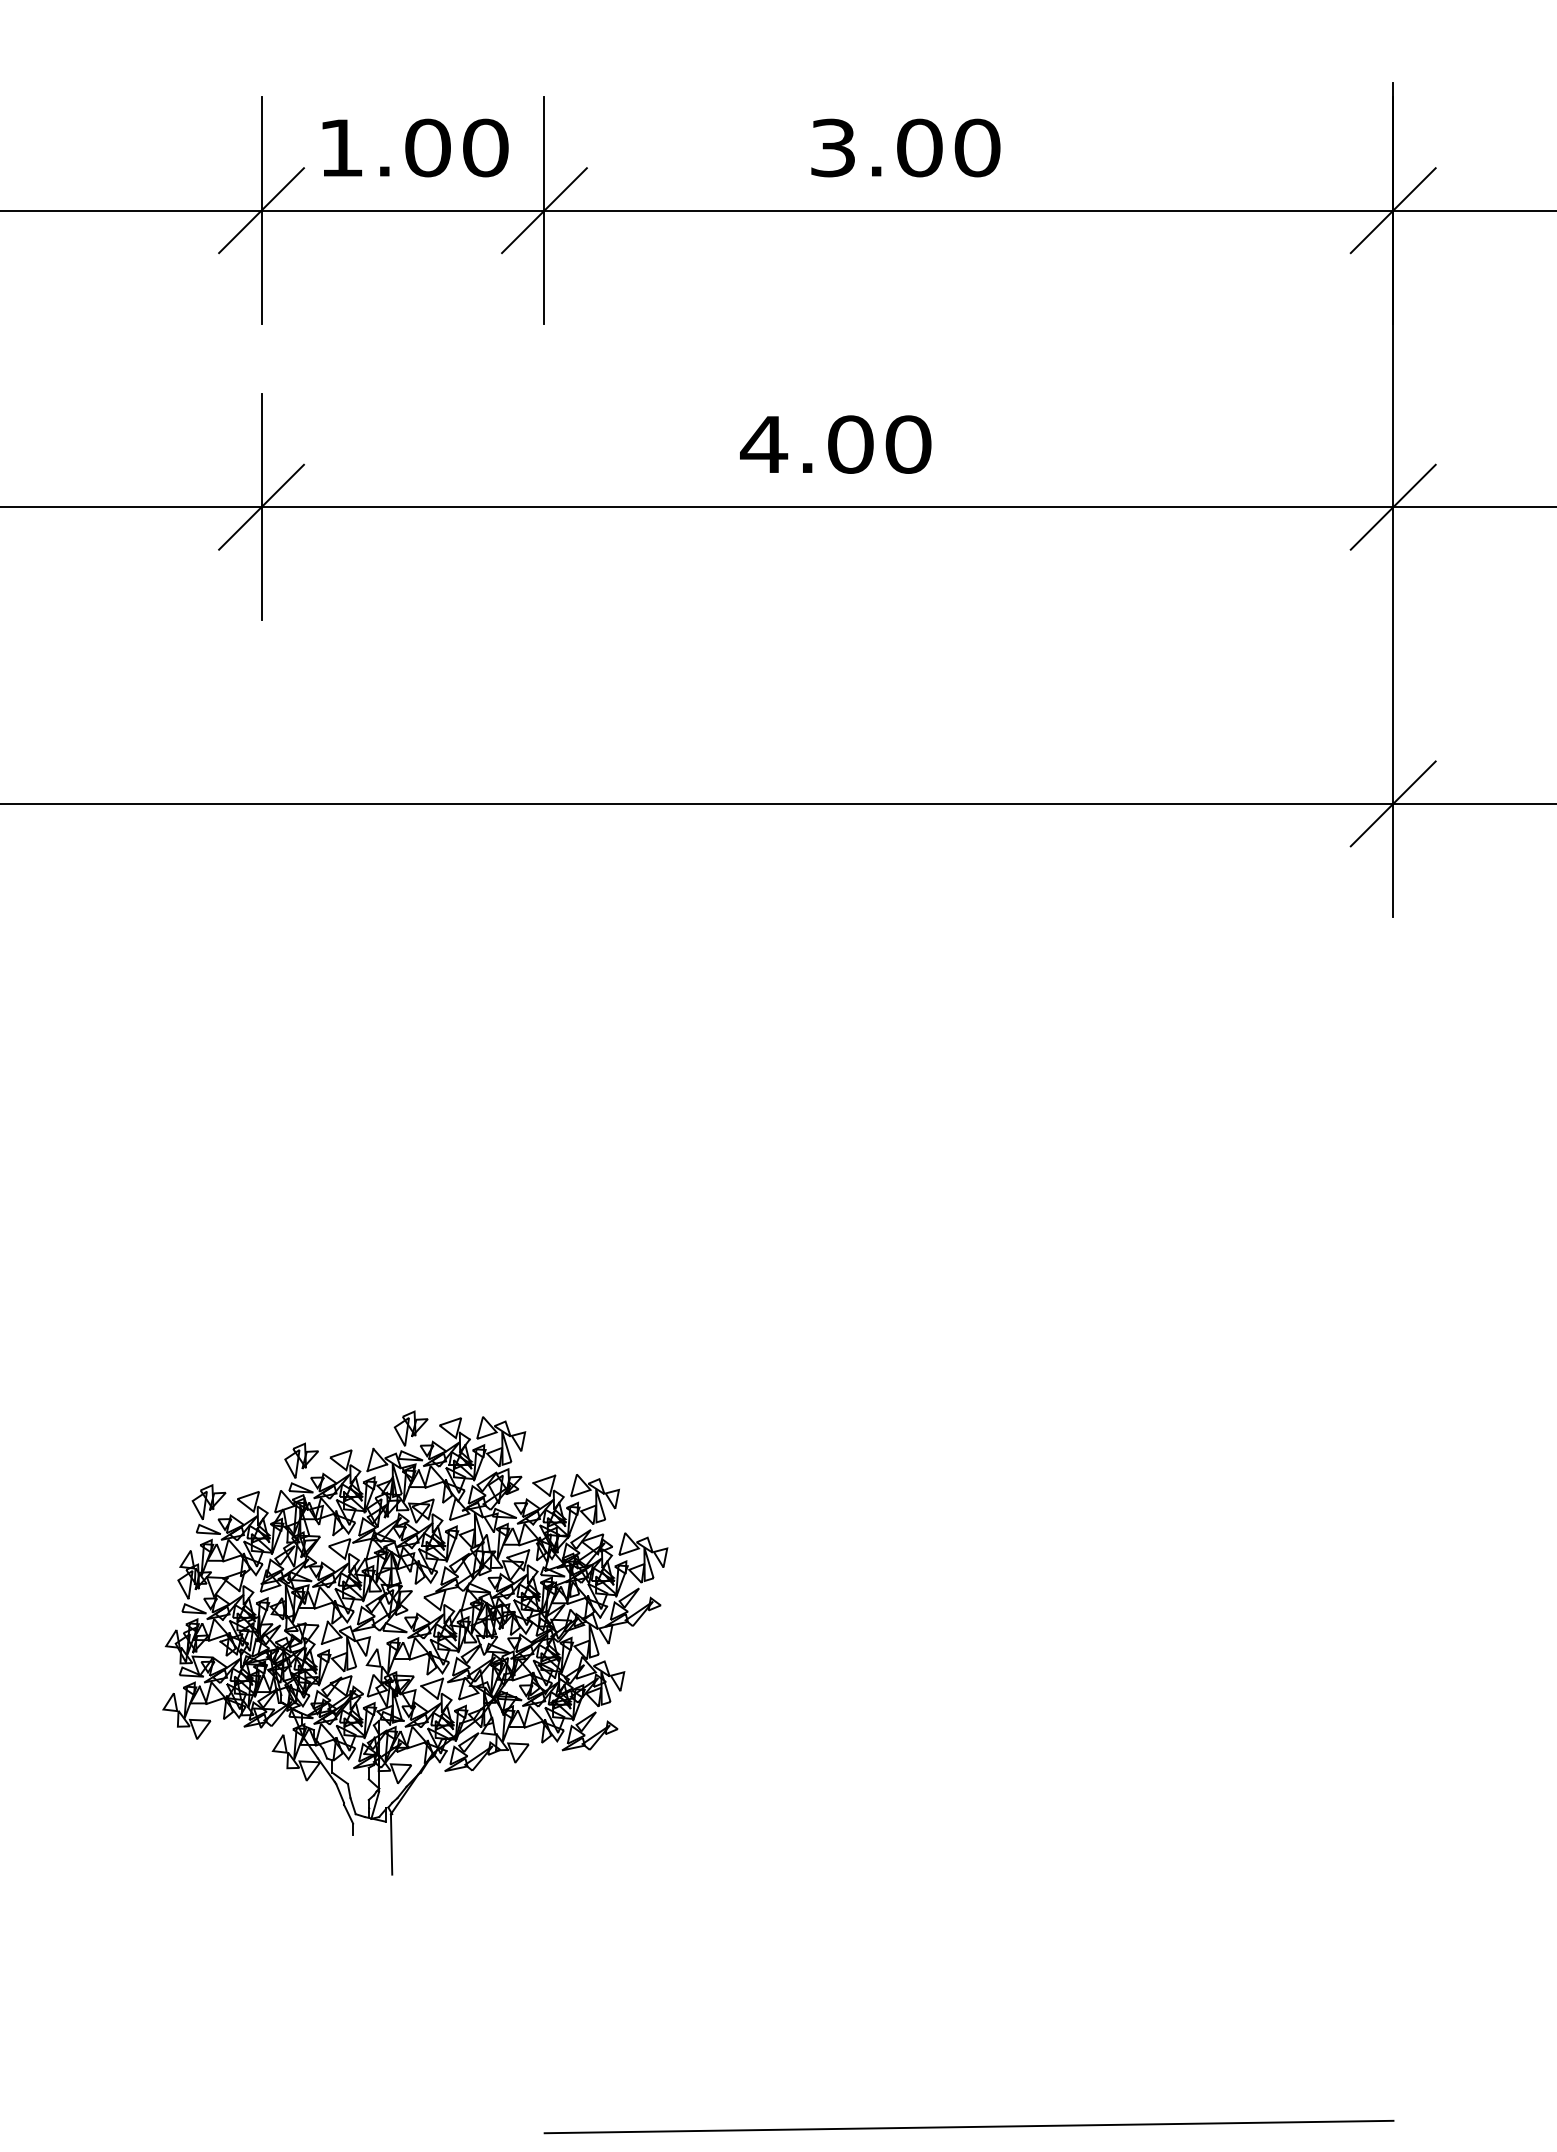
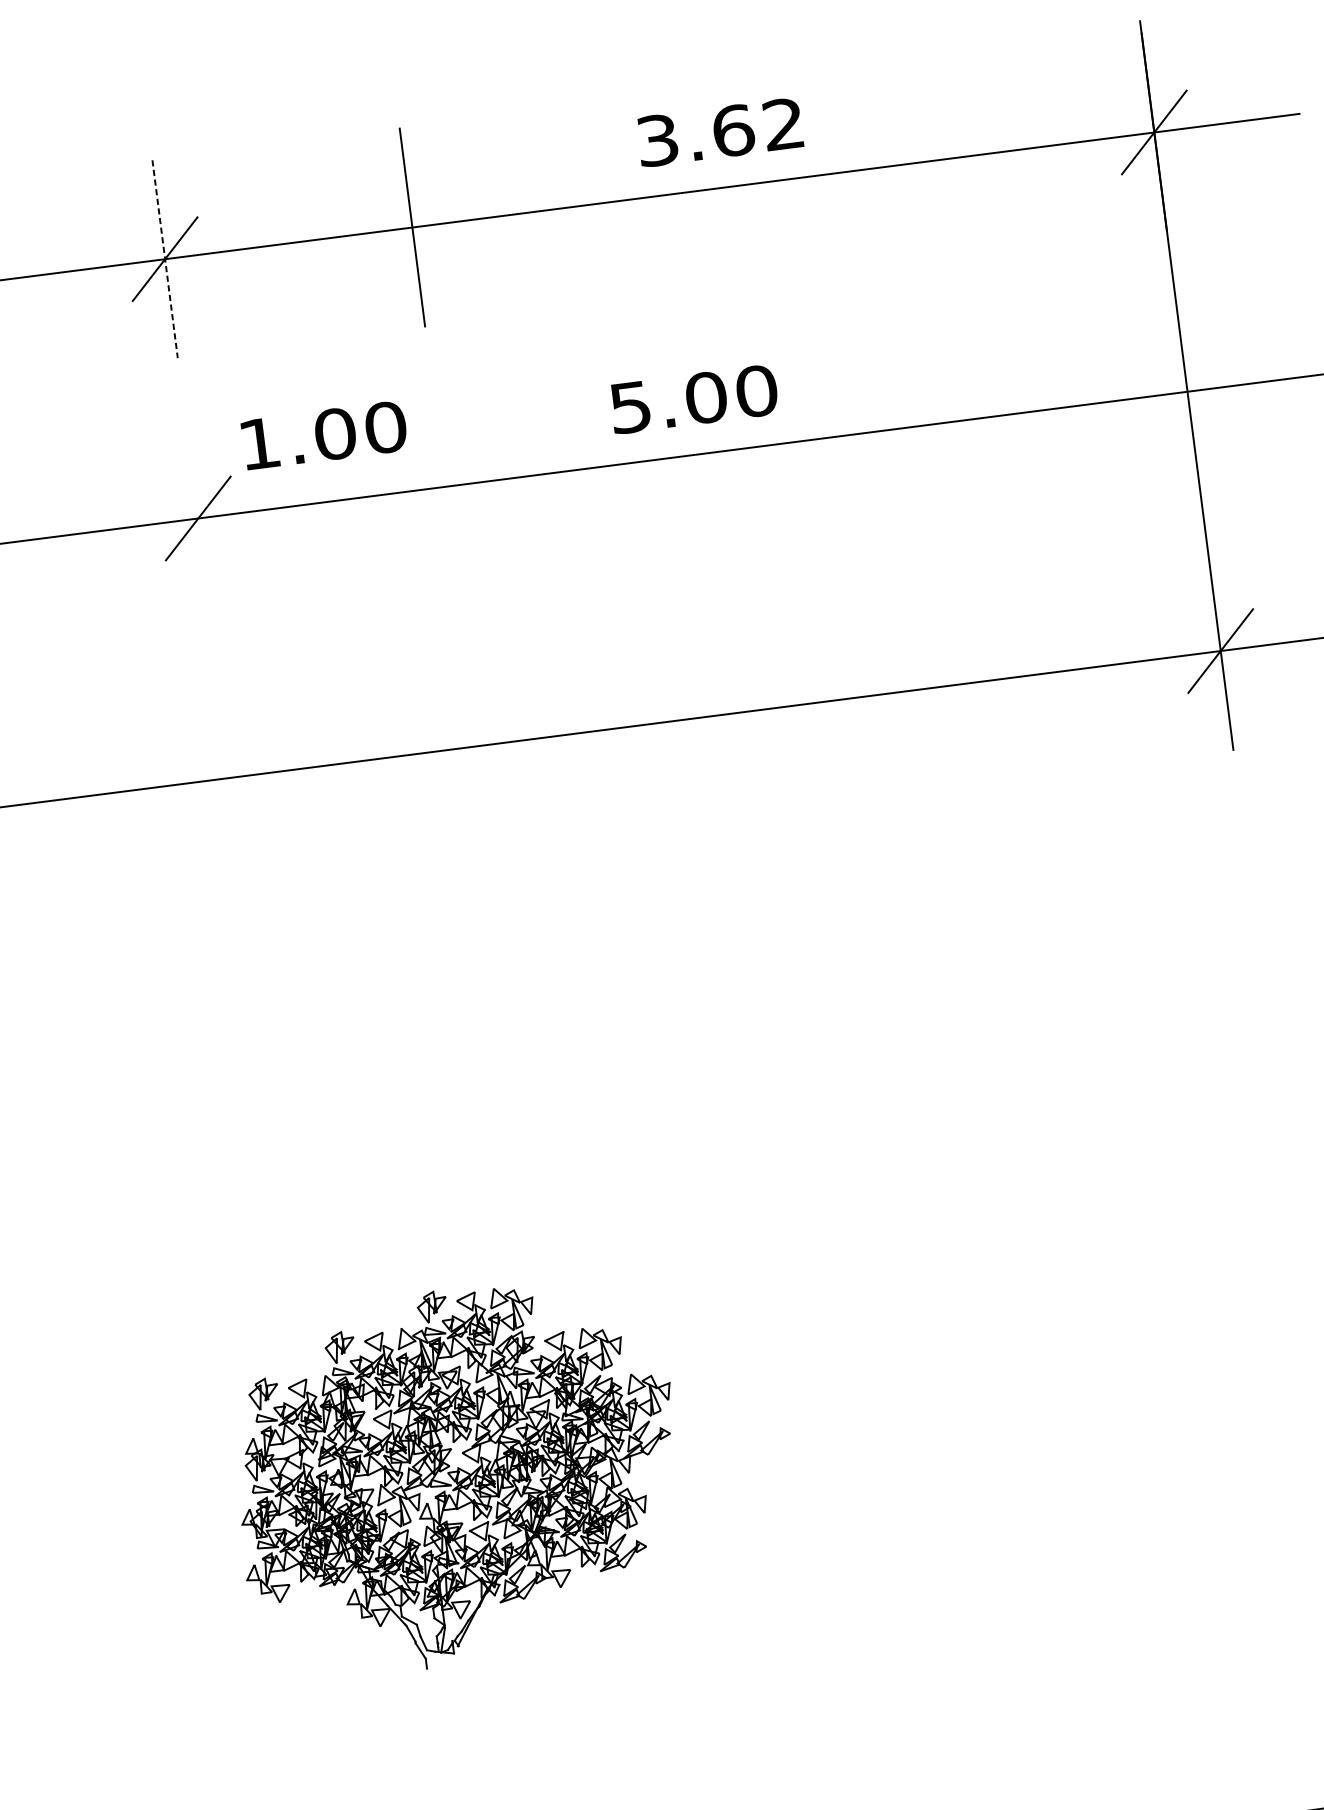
text: (415, 147) -> (324, 435), moved
text: (948, 147) -> (758, 127), 3.00 -> 3.62
line: (544, 210) -> (412, 227), removed
line: (261, 211) -> (165, 259), solid -> dashed
text: (764, 444) -> (630, 407), 4.00 -> 5.00
line: (1392, 506) -> (1186, 391), removed
line: (261, 507) -> (198, 518), removed
line: (391, 1844) -> (461, 1672), removed

